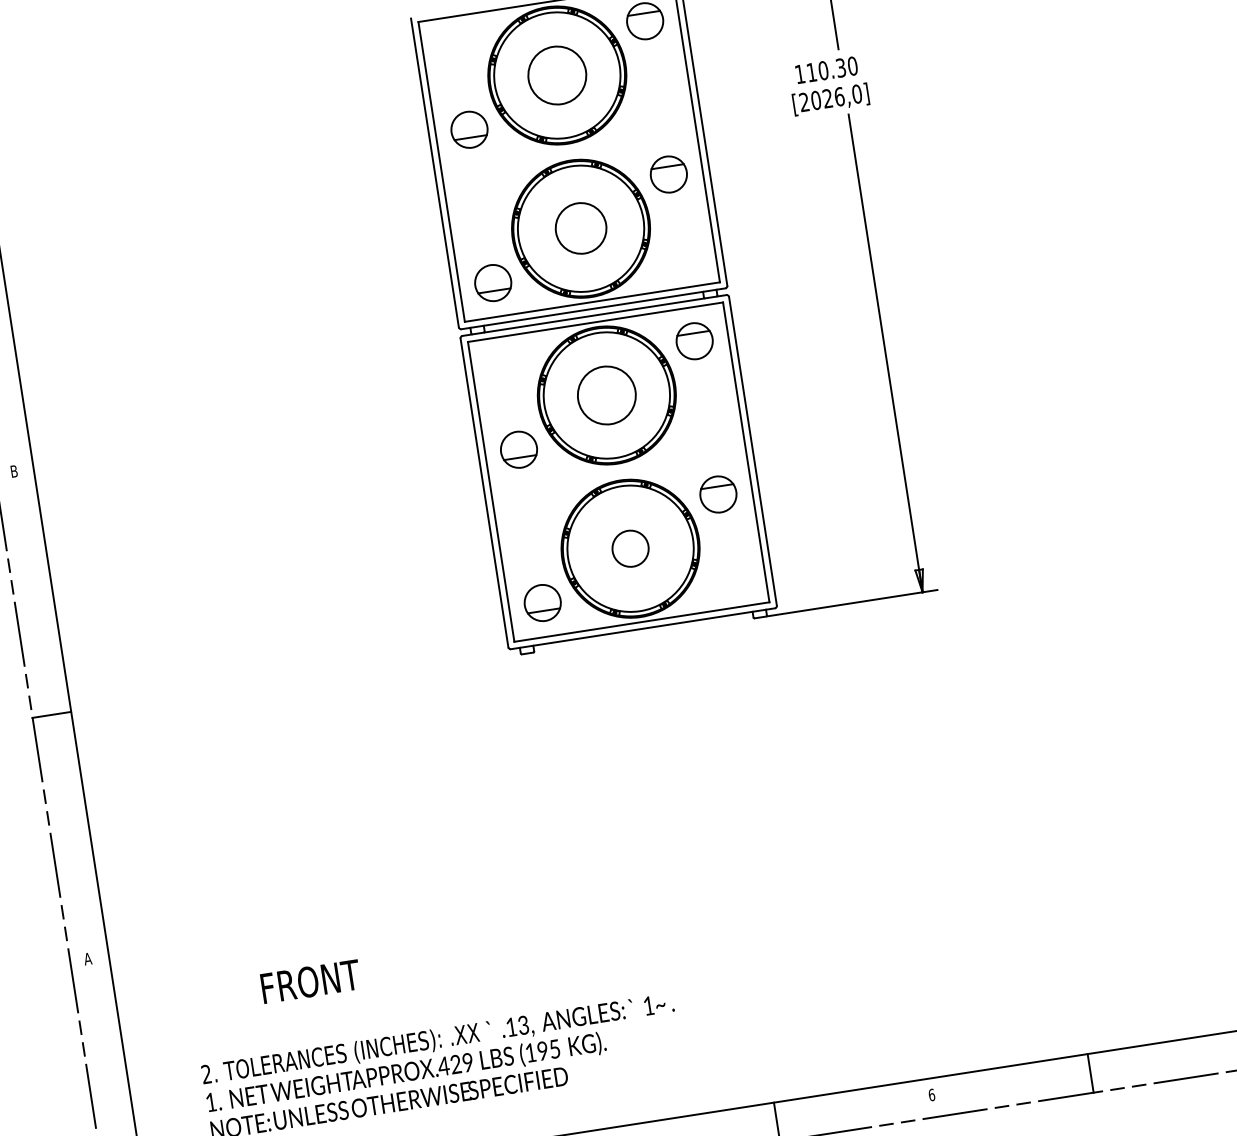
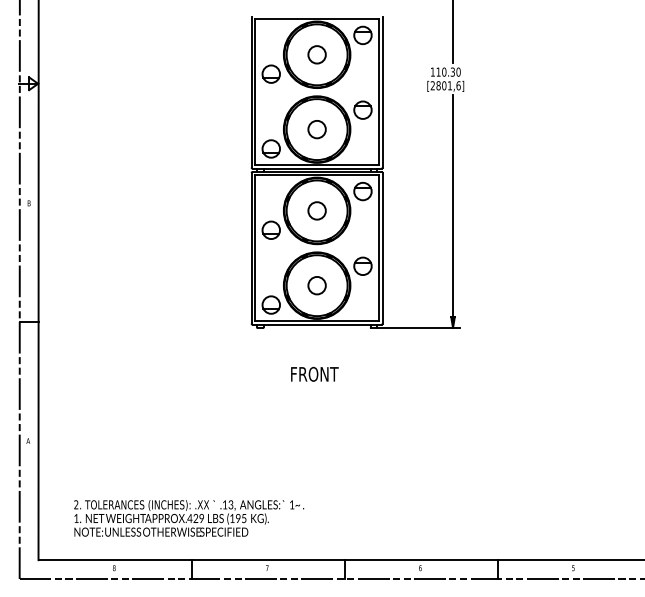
circle: (555, 75) -> (316, 54), size x0.62
text: (836, 96) -> (448, 85), [2026,0] -> [2801,6]
circle: (579, 228) -> (316, 129), size x0.71
circle: (605, 394) -> (316, 210), size x0.62
text: (309, 980) -> (314, 373), moved

